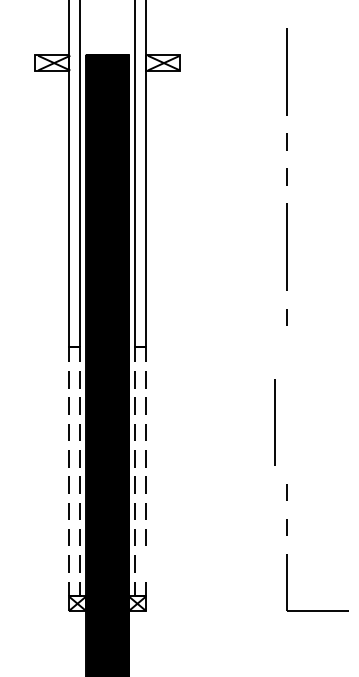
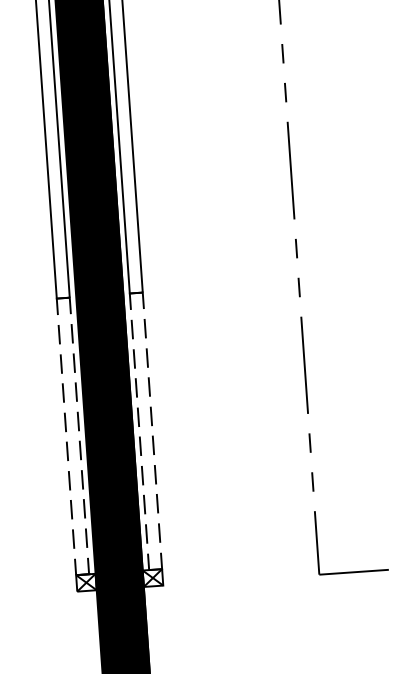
line: (286, 352) -> (298, 287), added
line: (274, 422) -> (304, 365), moved
line: (145, 563) -> (158, 532), added

